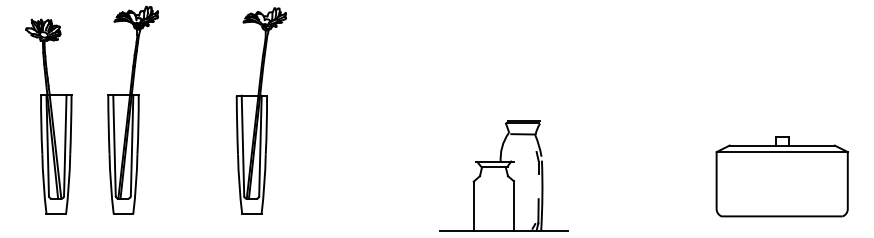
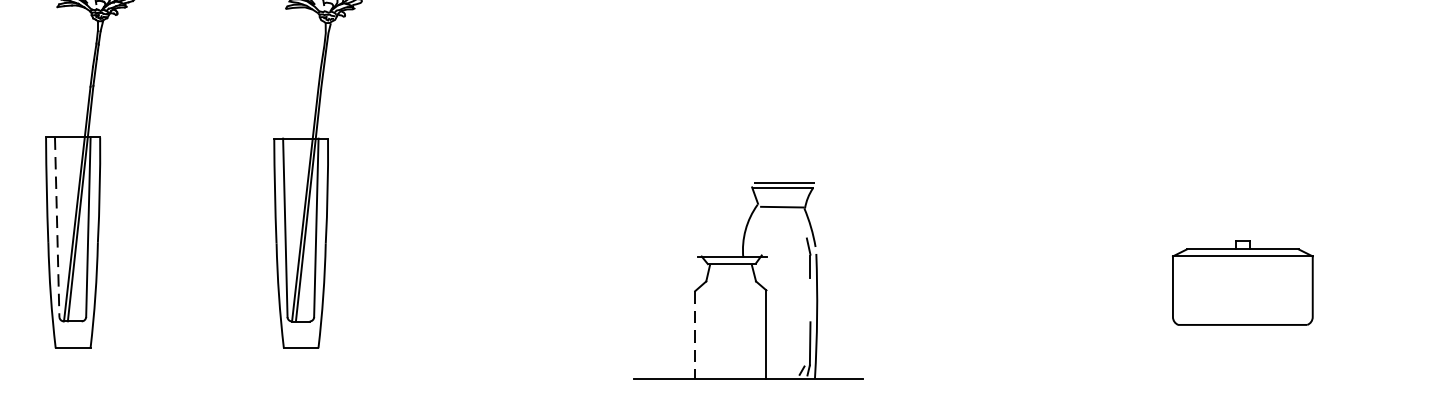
line: (114, 145) -> (57, 226), solid -> dashed
part: (781, 176) -> (1241, 282), size x0.6
line: (473, 206) -> (694, 335), solid -> dashed

